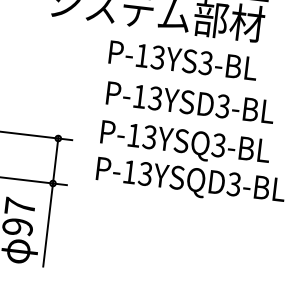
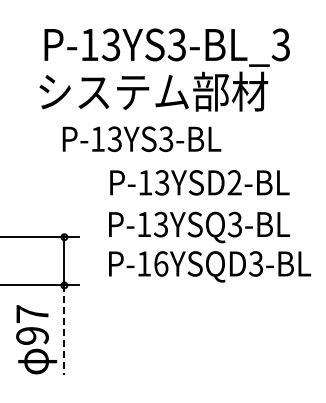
text: (182, 59) -> (141, 138), moved
text: (222, 106) -> (234, 182), P-13YSD3-BL -> P-13YSD2-BL
text: (145, 173) -> (160, 263), P-13YSQD3-BL -> P-16YSQD3-BL
line: (48, 225) -> (64, 330), solid -> dashed

